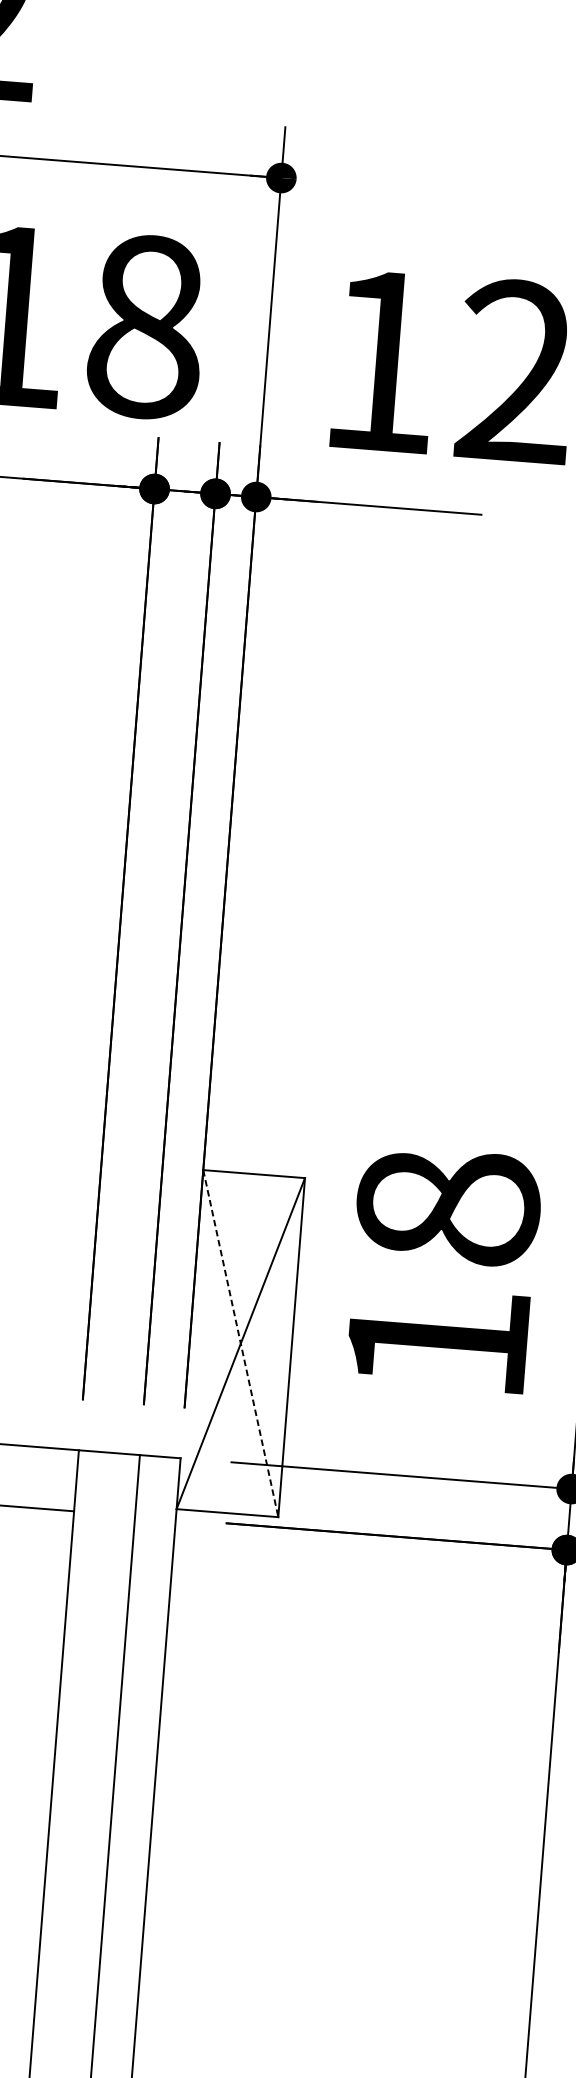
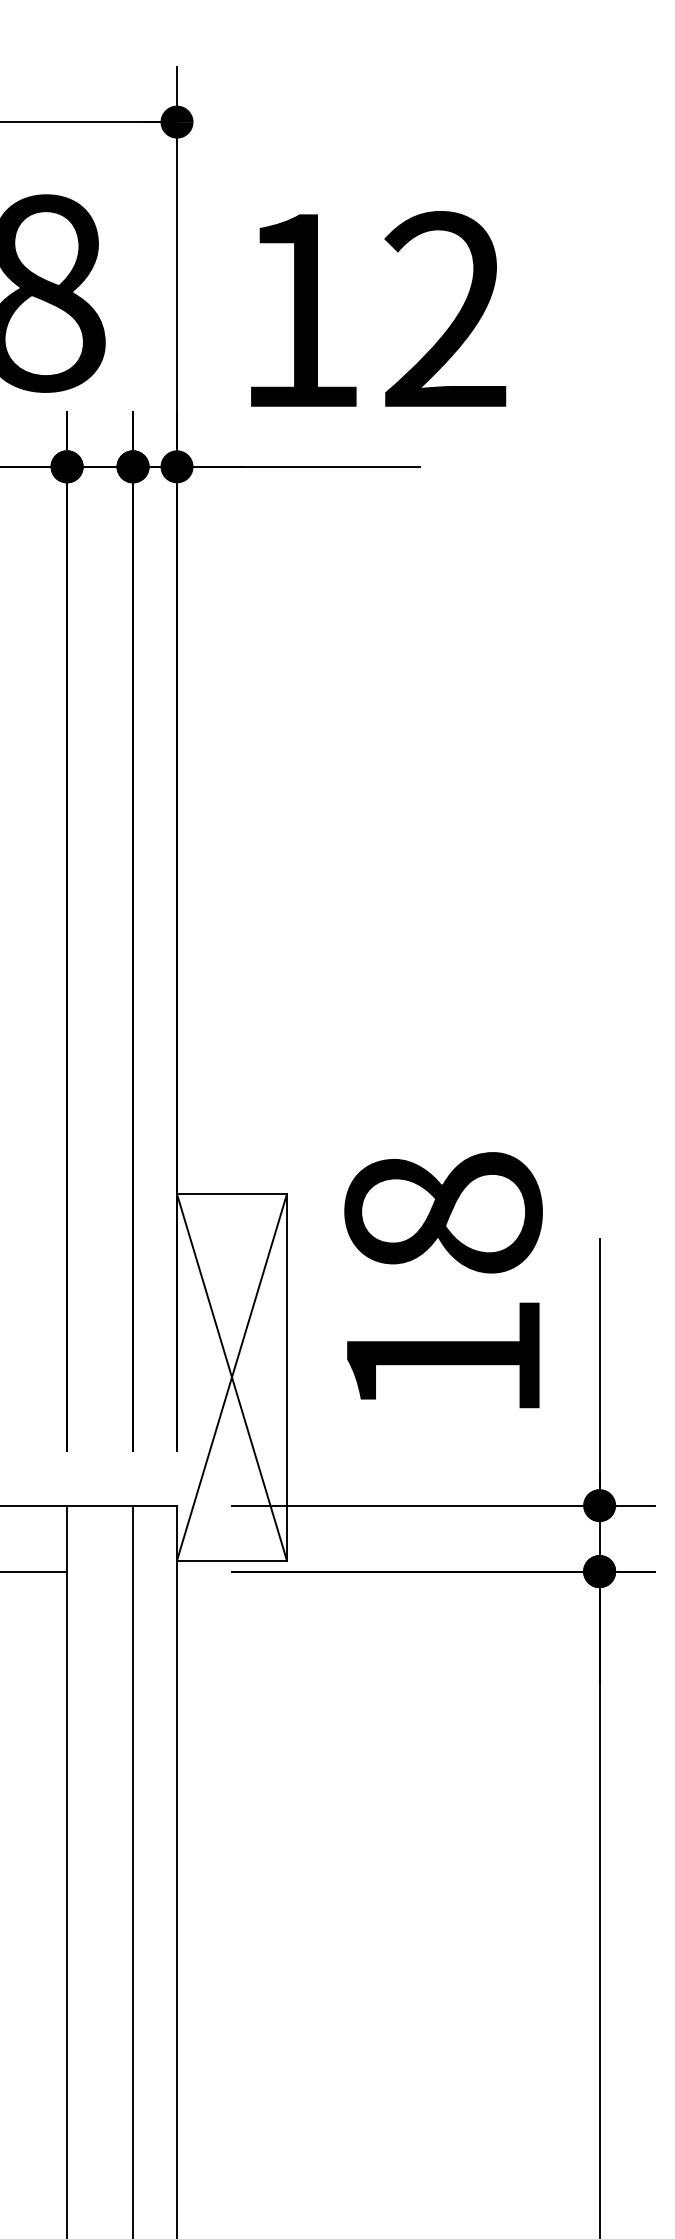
line: (241, 1343) -> (232, 1377), dashed -> solid

